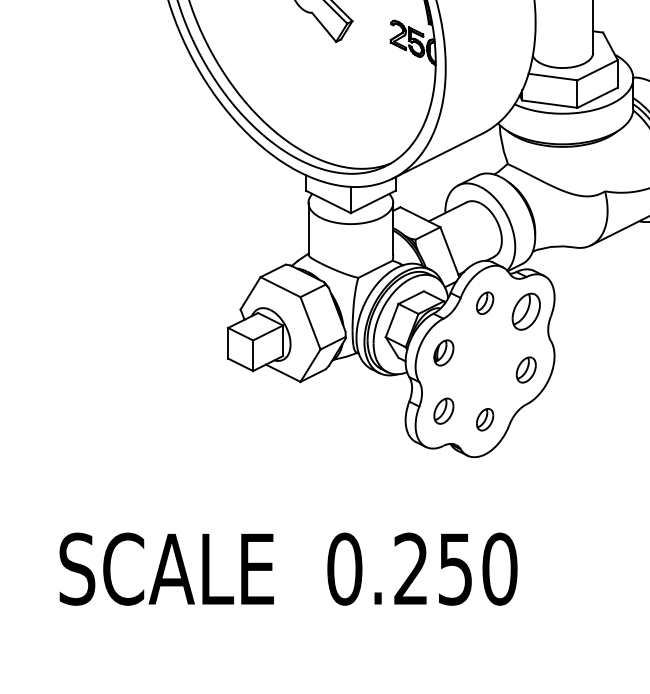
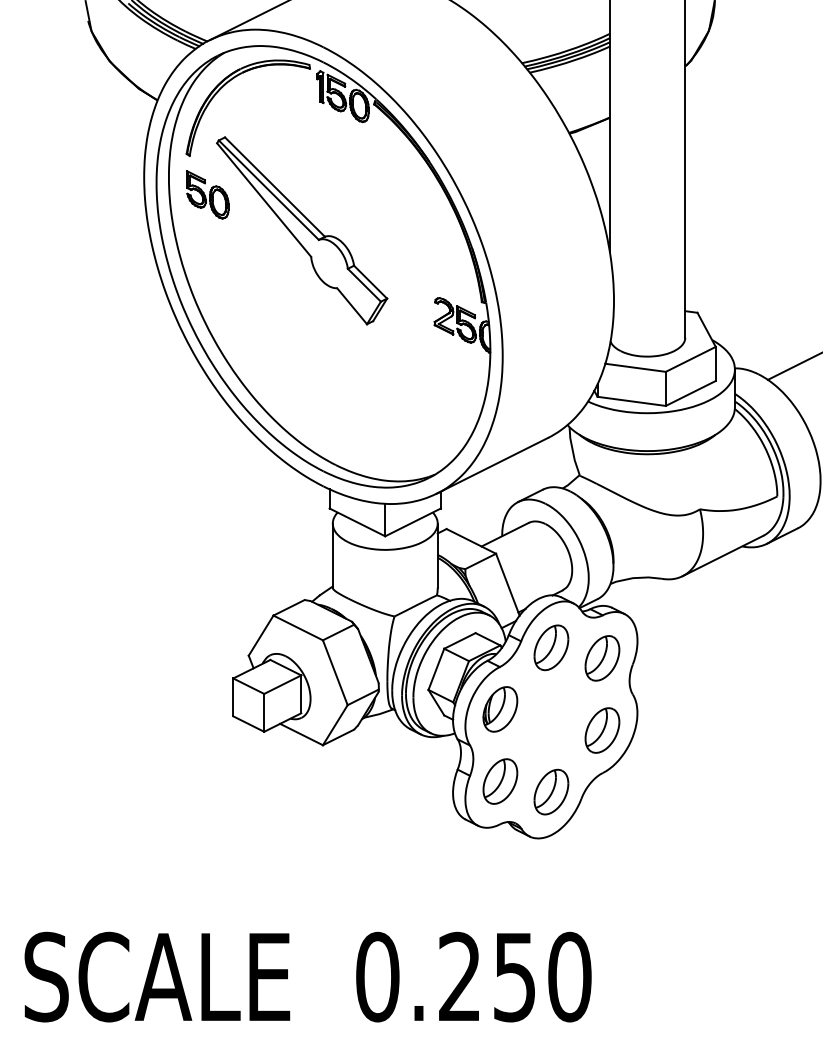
part: (485, 302) -> (551, 647), size x1.67
part: (443, 353) -> (500, 709), size x1.43
part: (526, 370) -> (602, 730), size x1.43
part: (443, 411) -> (500, 781), size x1.43
part: (485, 419) -> (551, 791), size x1.67

